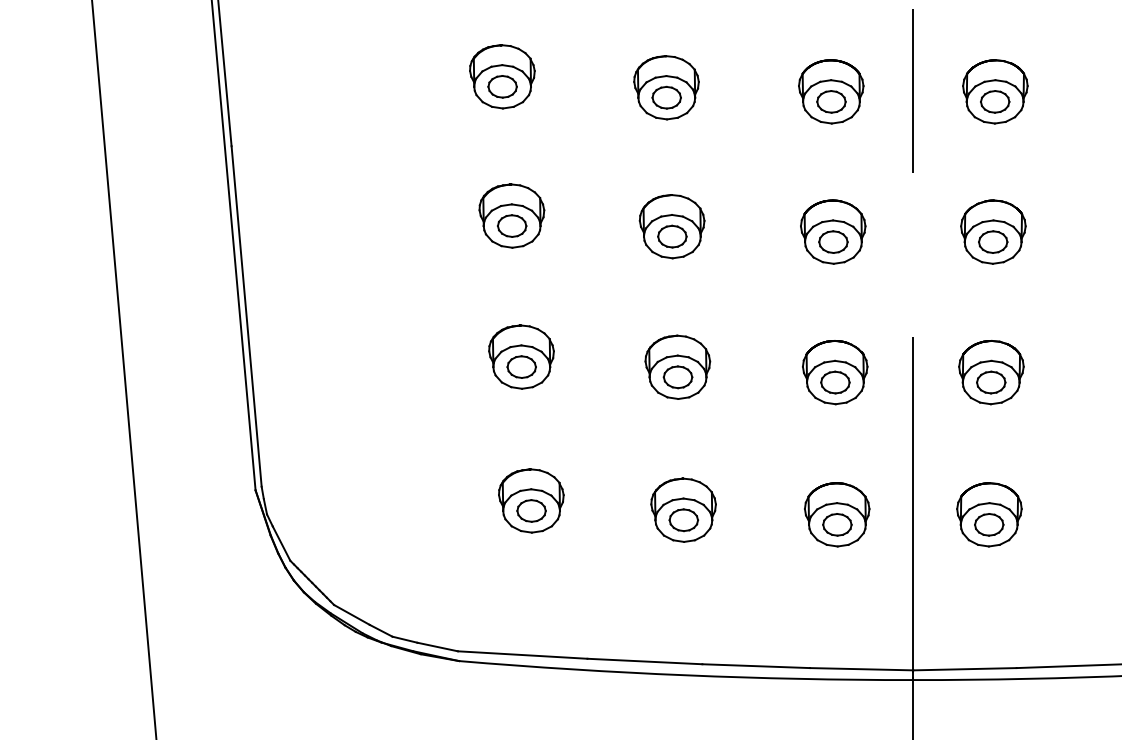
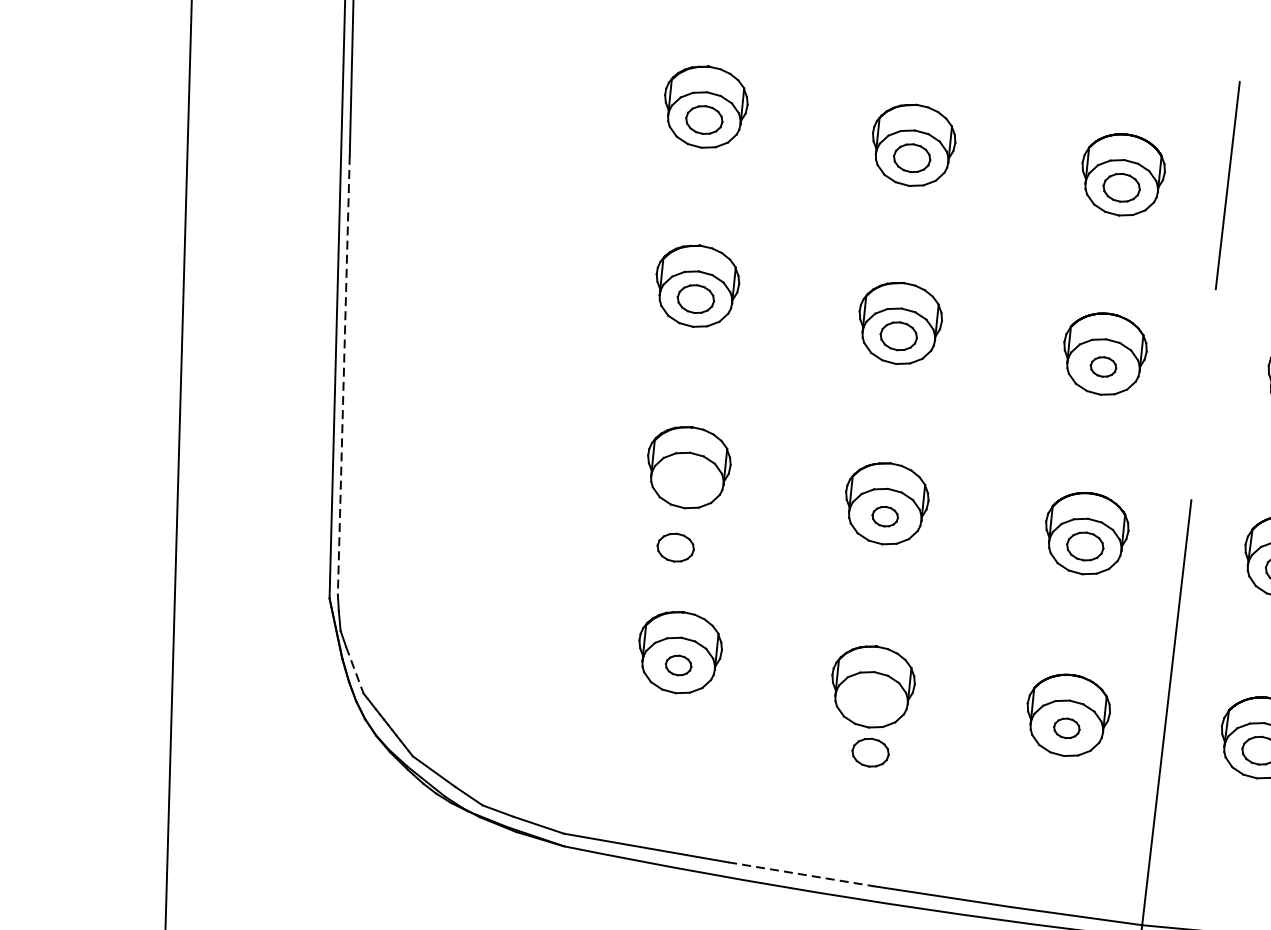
part: (833, 241) -> (1103, 366), size x0.7
line: (246, 316) -> (343, 375), solid -> dashed
part: (521, 366) -> (675, 546), moved
part: (677, 377) -> (884, 516), size x0.7
part: (531, 510) -> (678, 664), size x0.7
part: (683, 520) -> (870, 752), moved
part: (837, 524) -> (1066, 727), size x0.7
line: (281, 544) -> (354, 671), solid -> dashed
line: (645, 661) -> (801, 874), solid -> dashed

